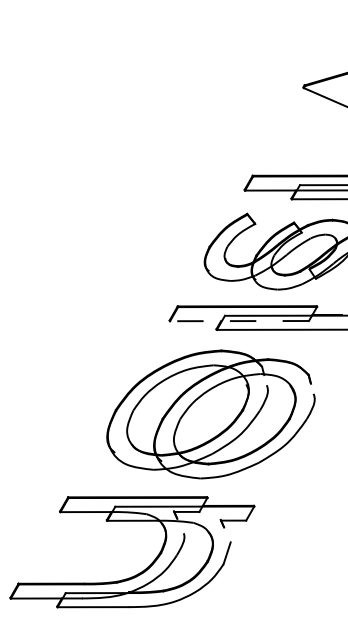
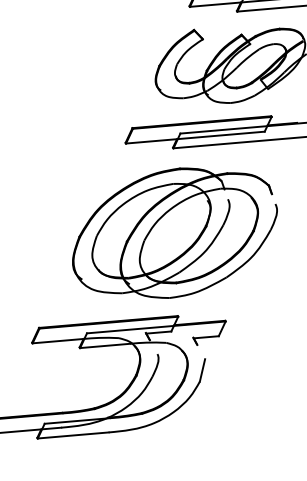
line: (239, 321) -> (195, 138), dashed -> solid

